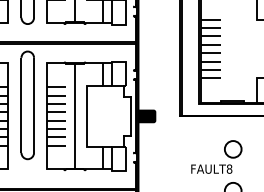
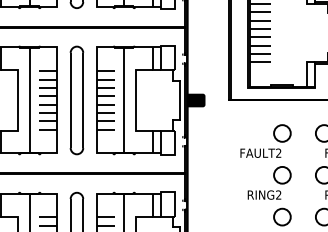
part: (27, 105) -> (76, 100), moved
text: (229, 168) -> (278, 152), FAULT8 -> FAULT2

